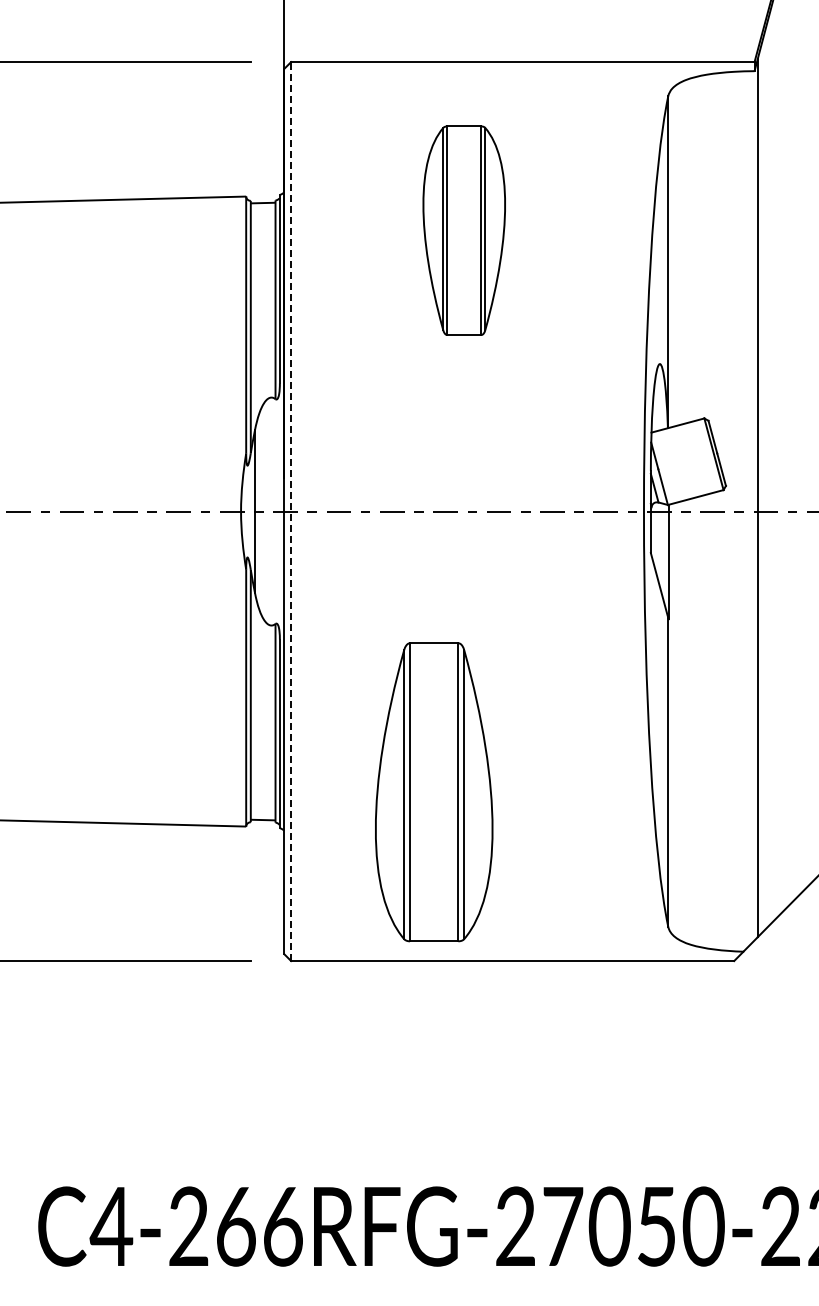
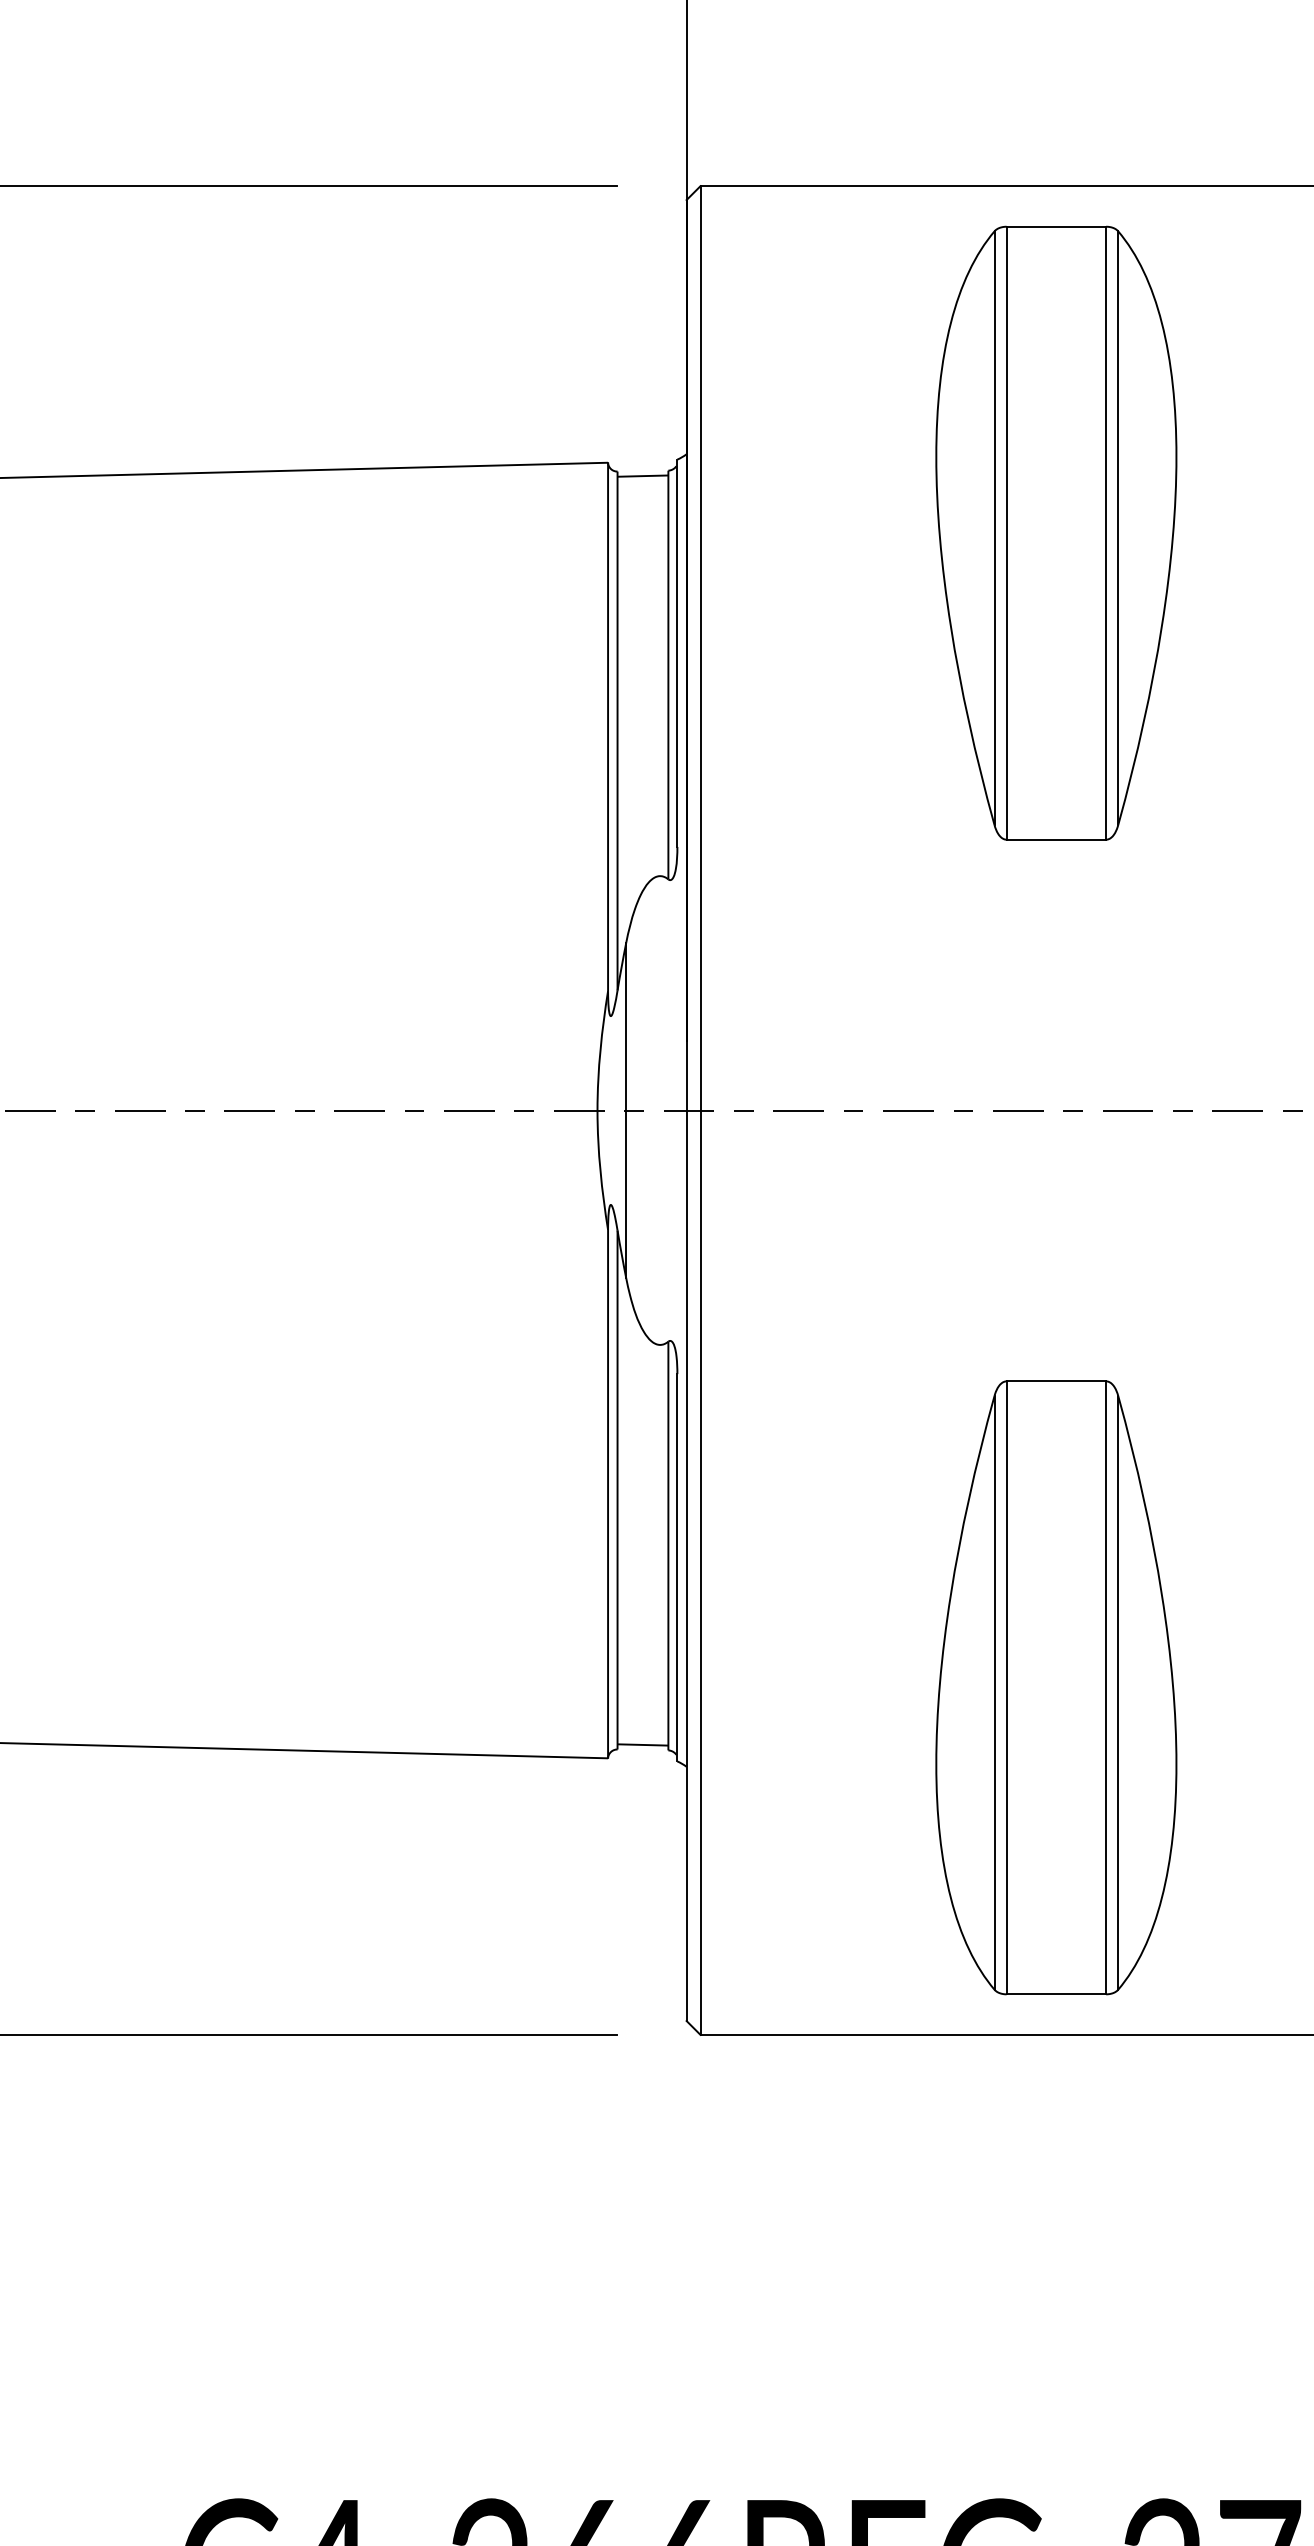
part: (464, 230) -> (1057, 532), size x1.43
line: (291, 511) -> (701, 1110), dashed -> solid
part: (434, 792) -> (1057, 1688), moved

